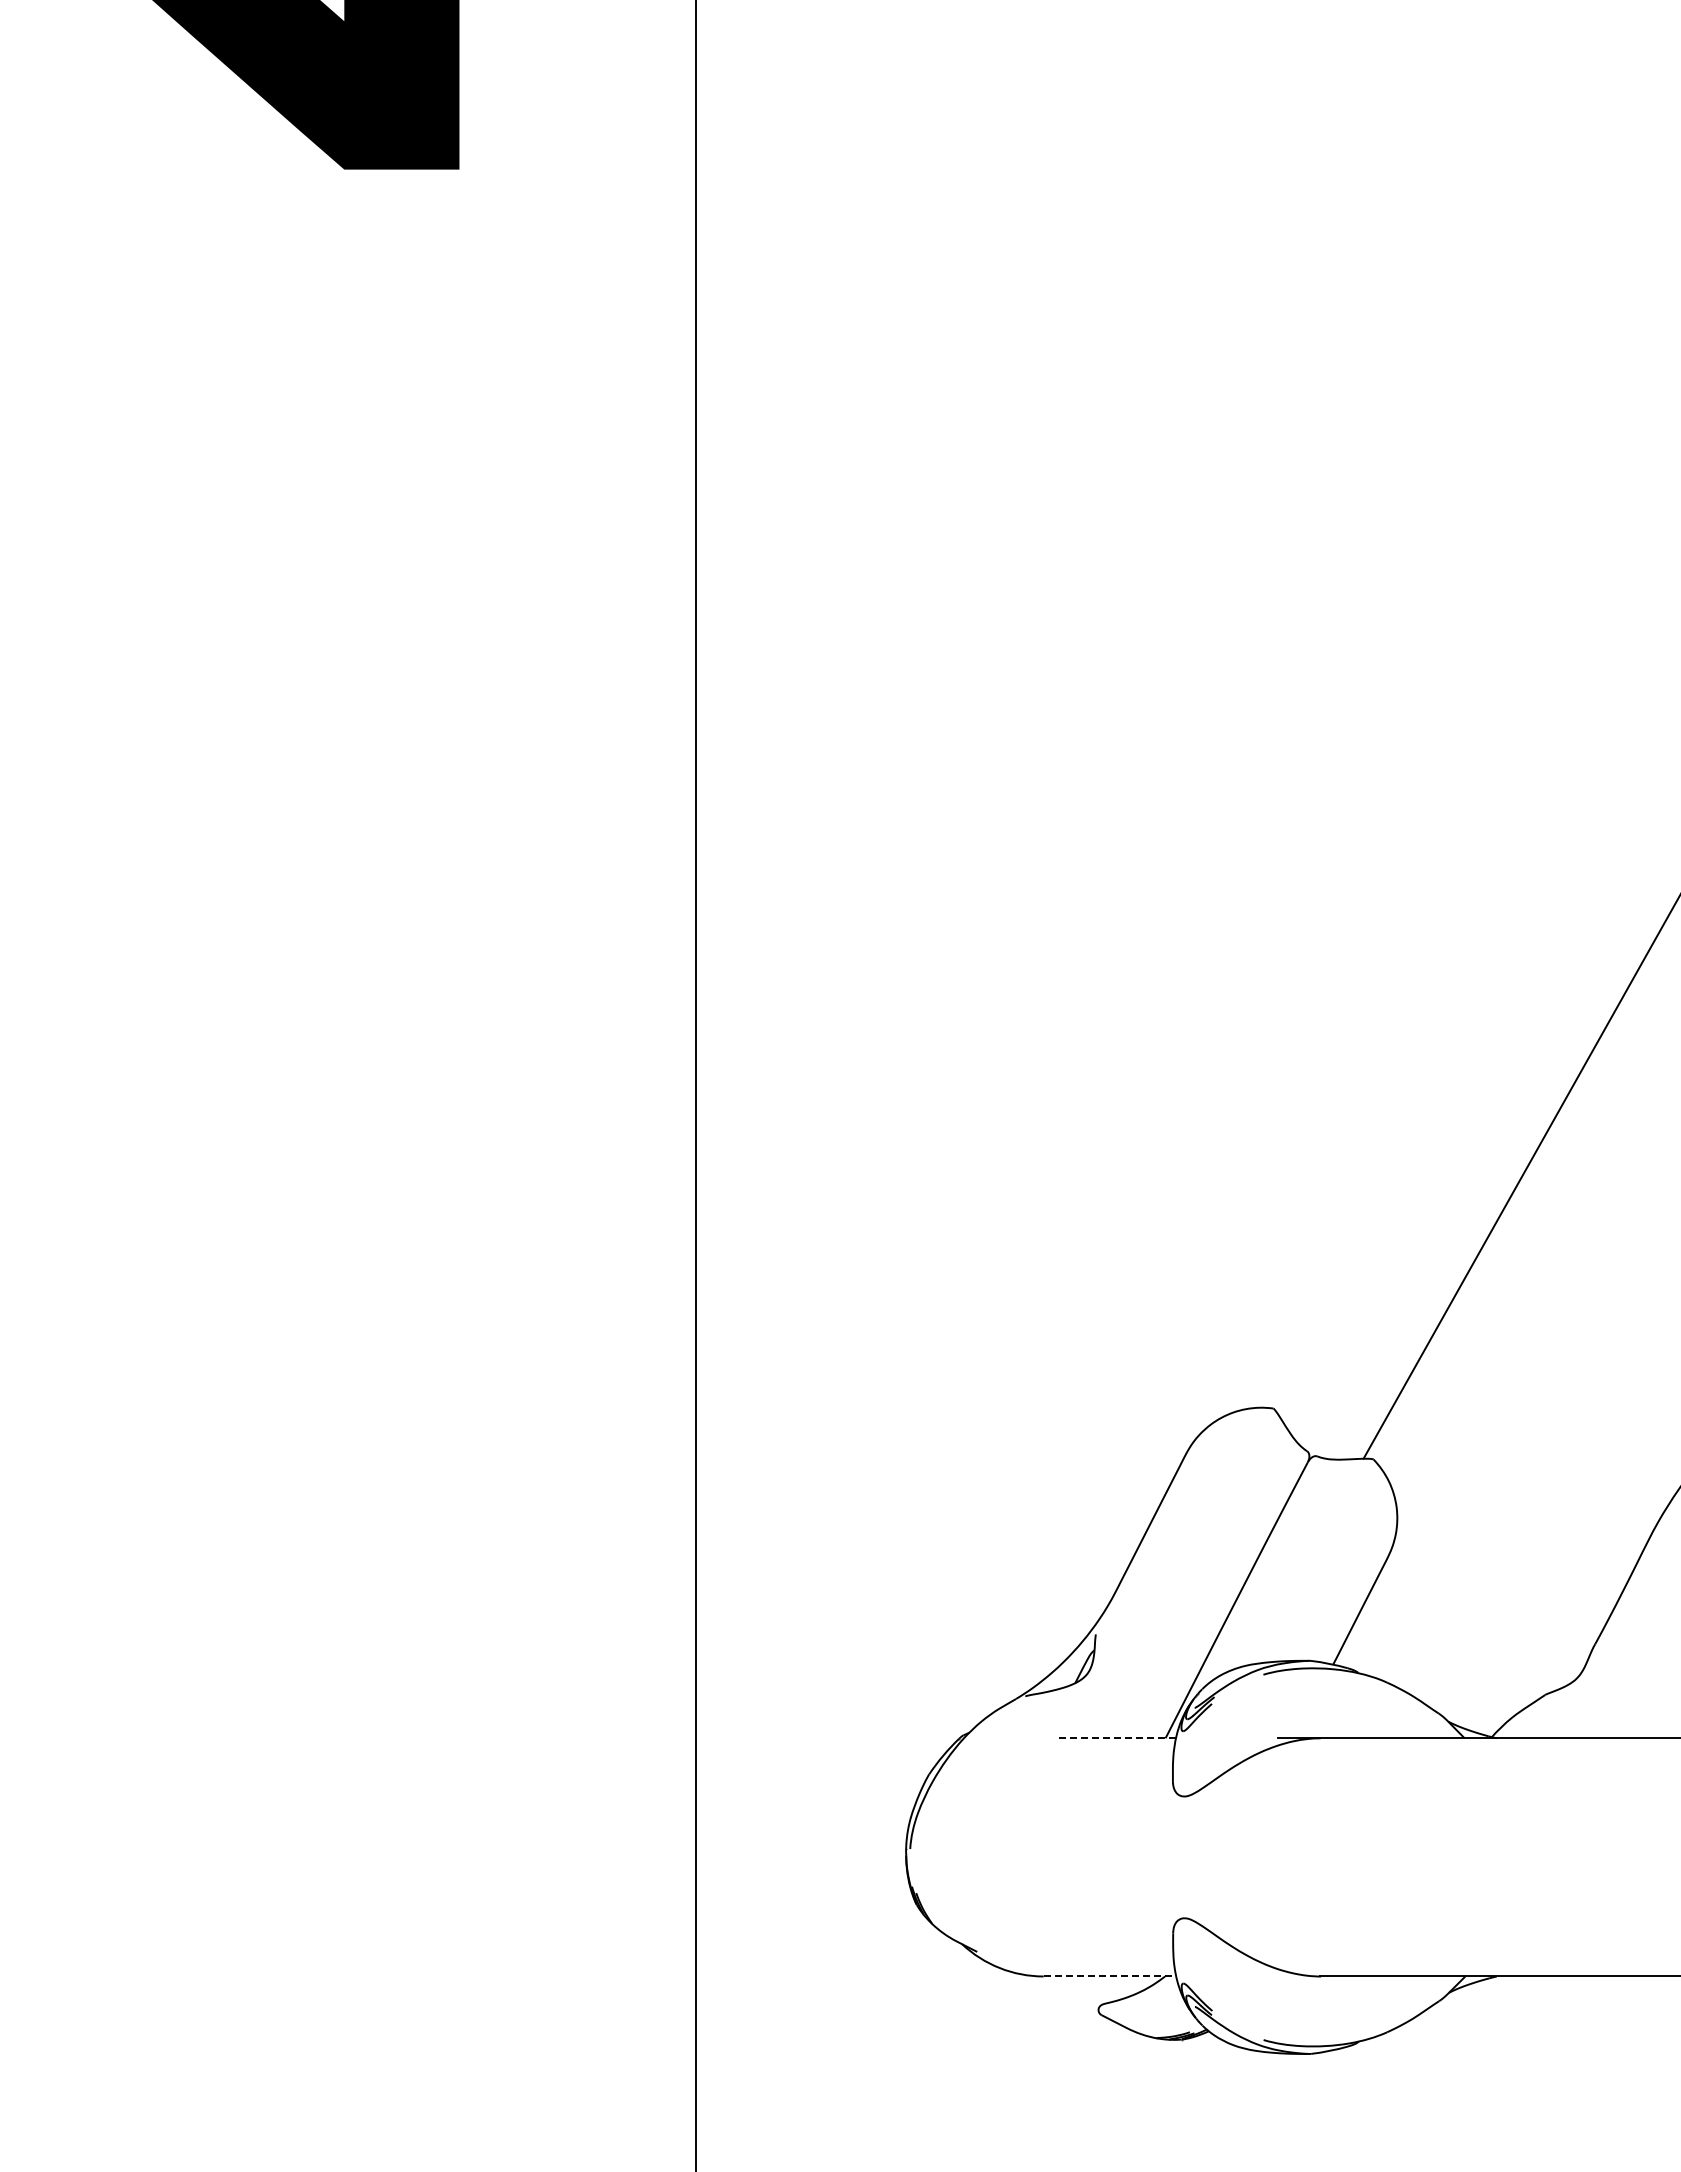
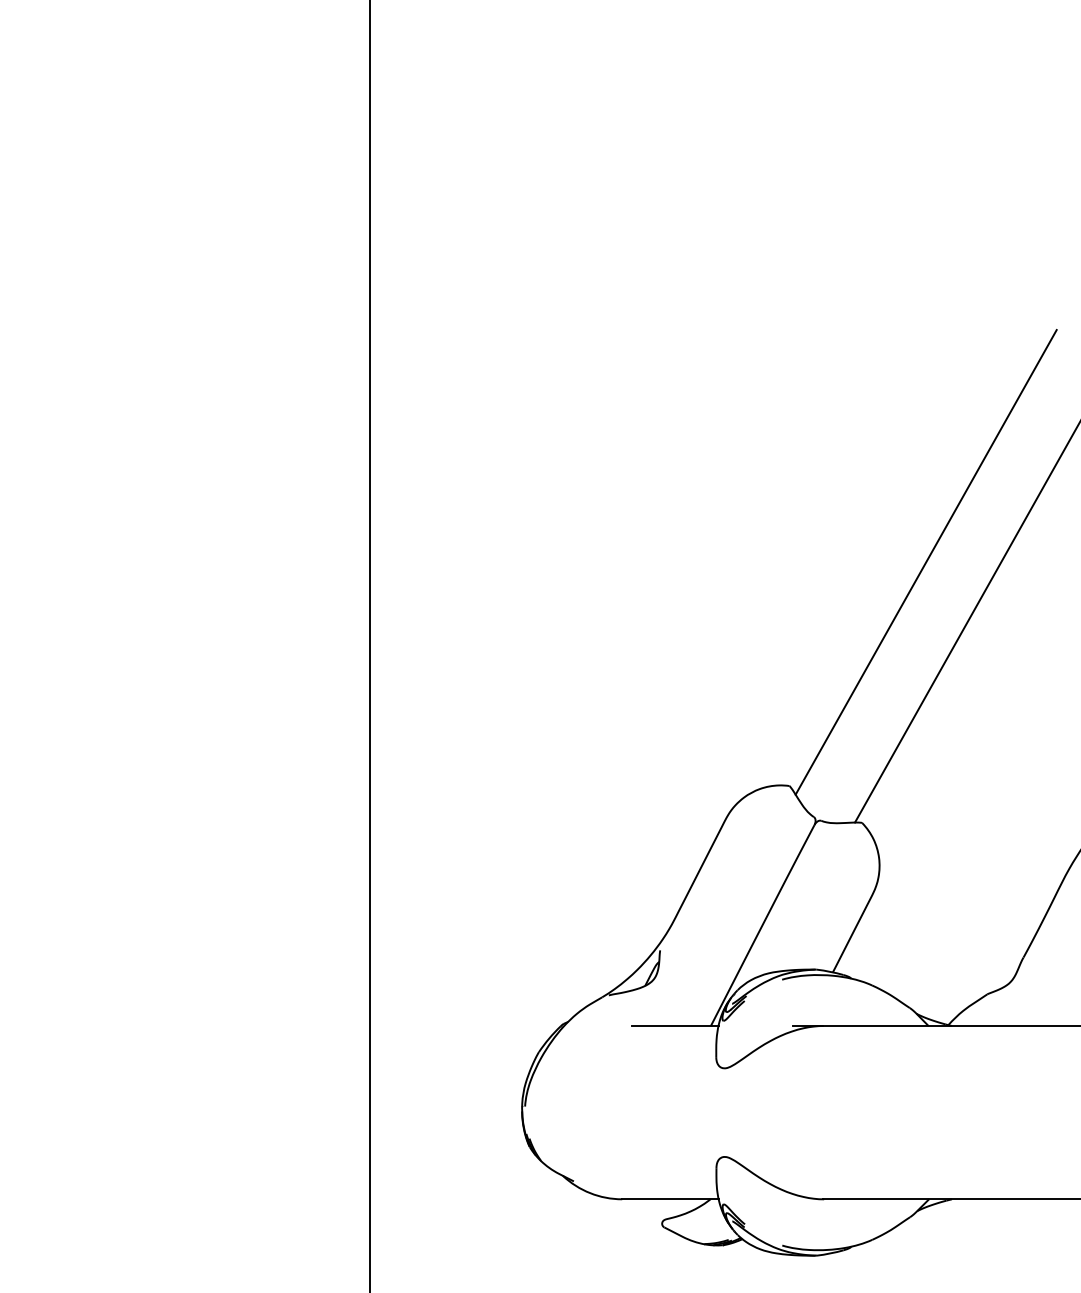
line: (1461, 1100) -> (926, 561), added
line: (1116, 1738) -> (675, 1026), dashed -> solid
line: (1110, 1976) -> (670, 1199), dashed -> solid

